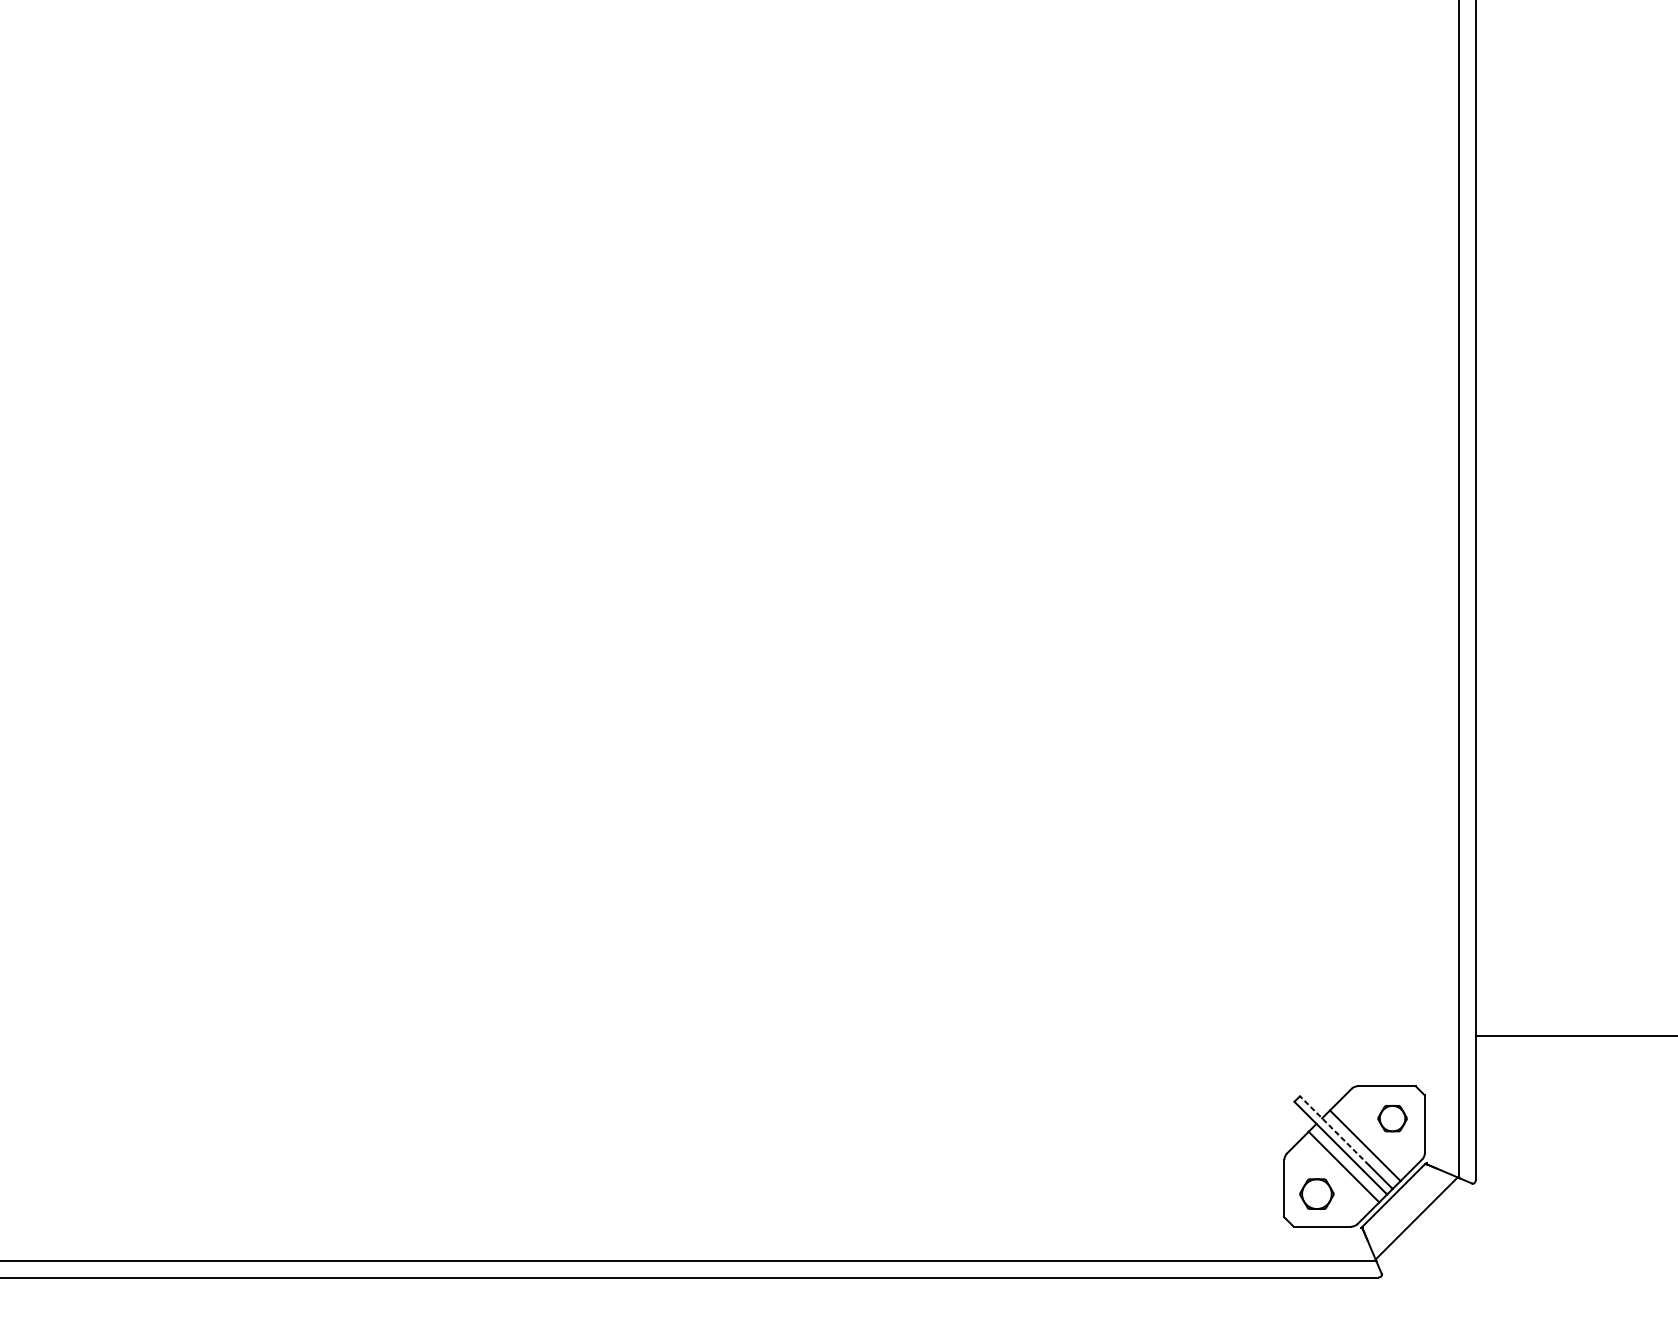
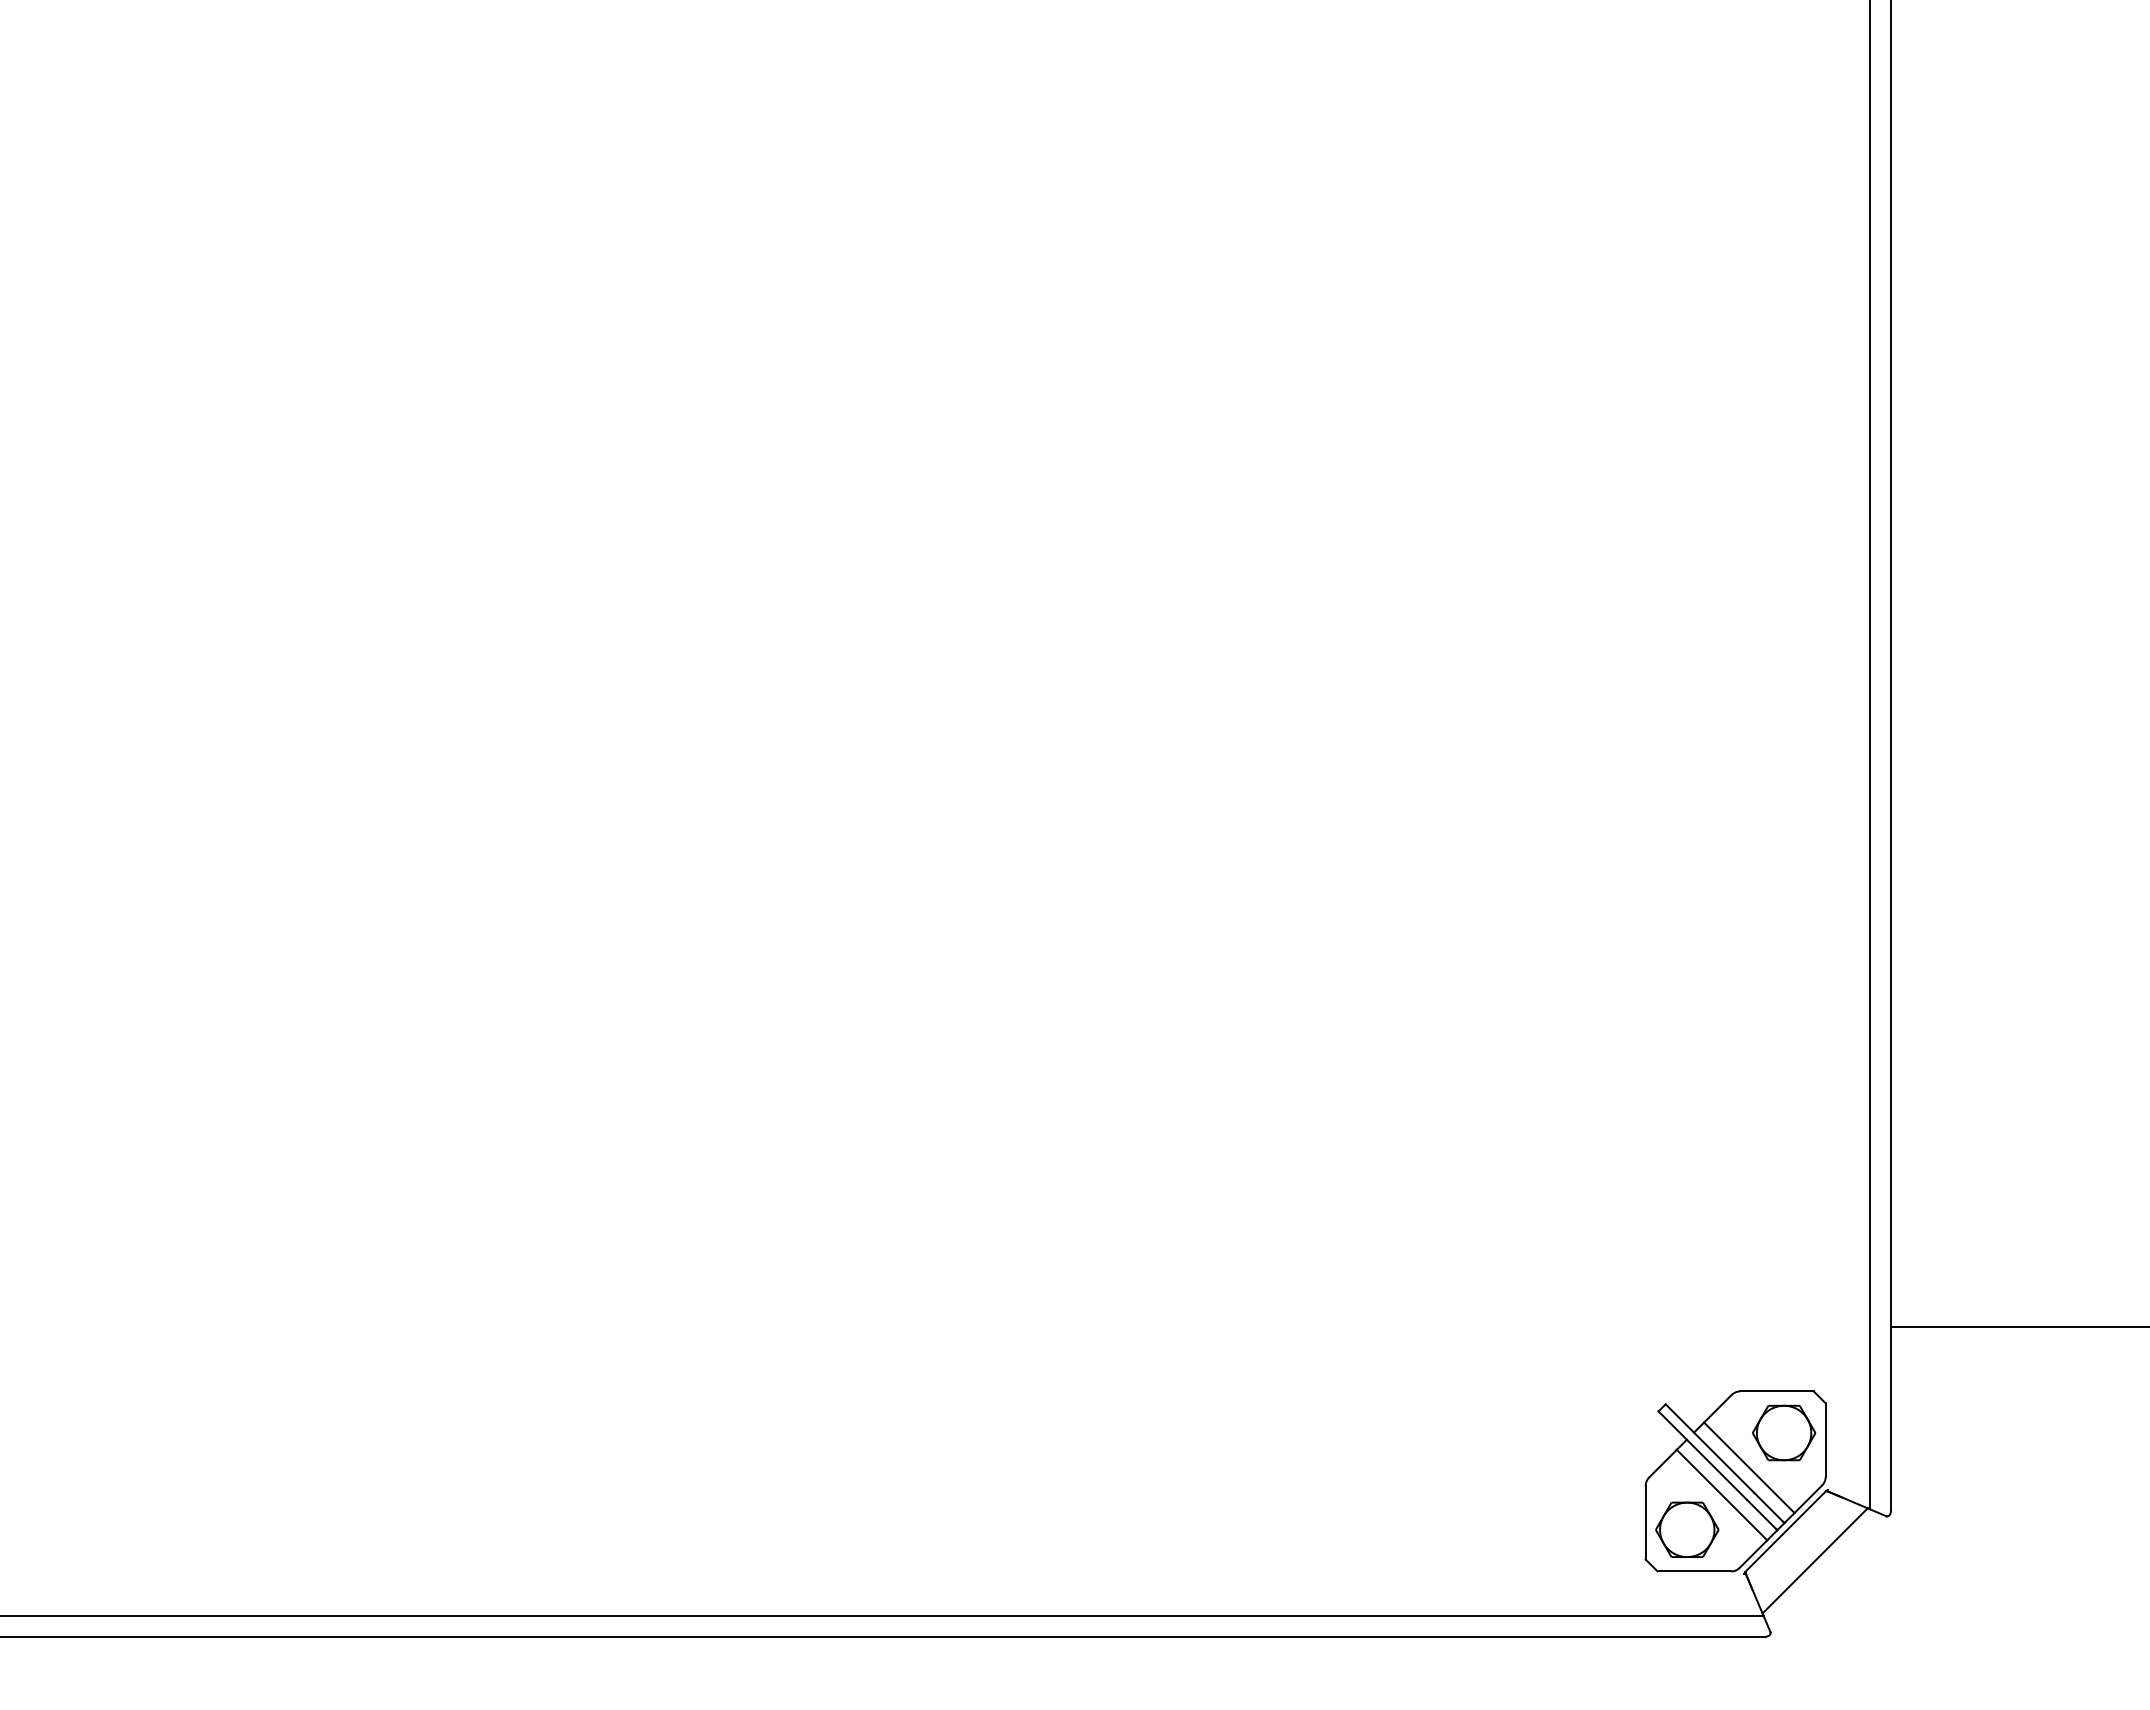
part: (1392, 1118) -> (1784, 1432), size x1.67
line: (1335, 1130) -> (1710, 1448), dashed -> solid
part: (1317, 1193) -> (1687, 1529), size x1.43

